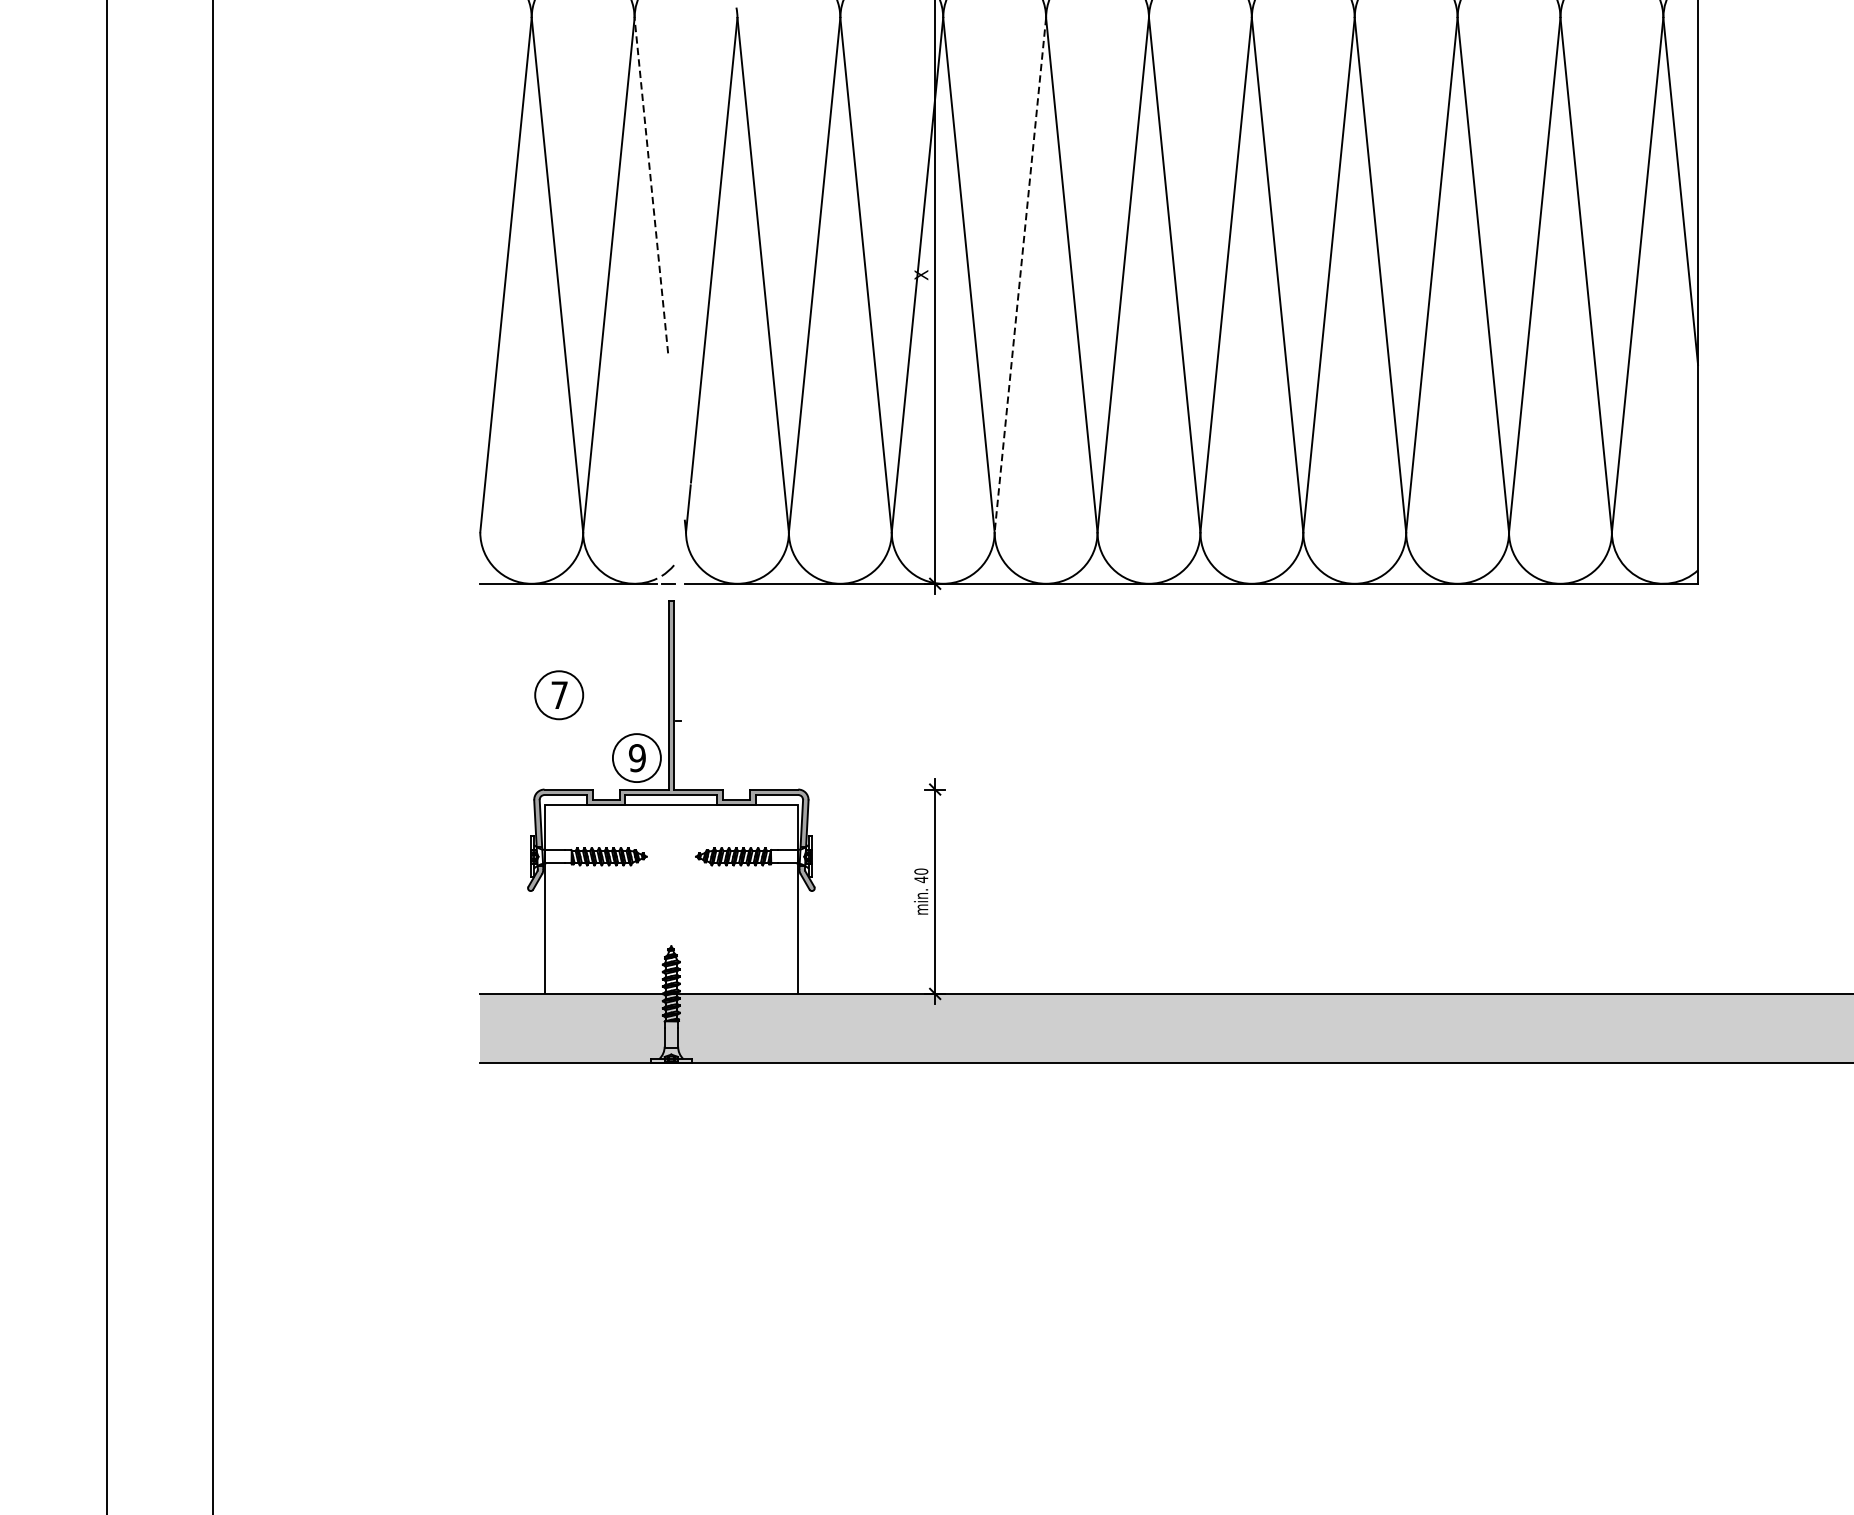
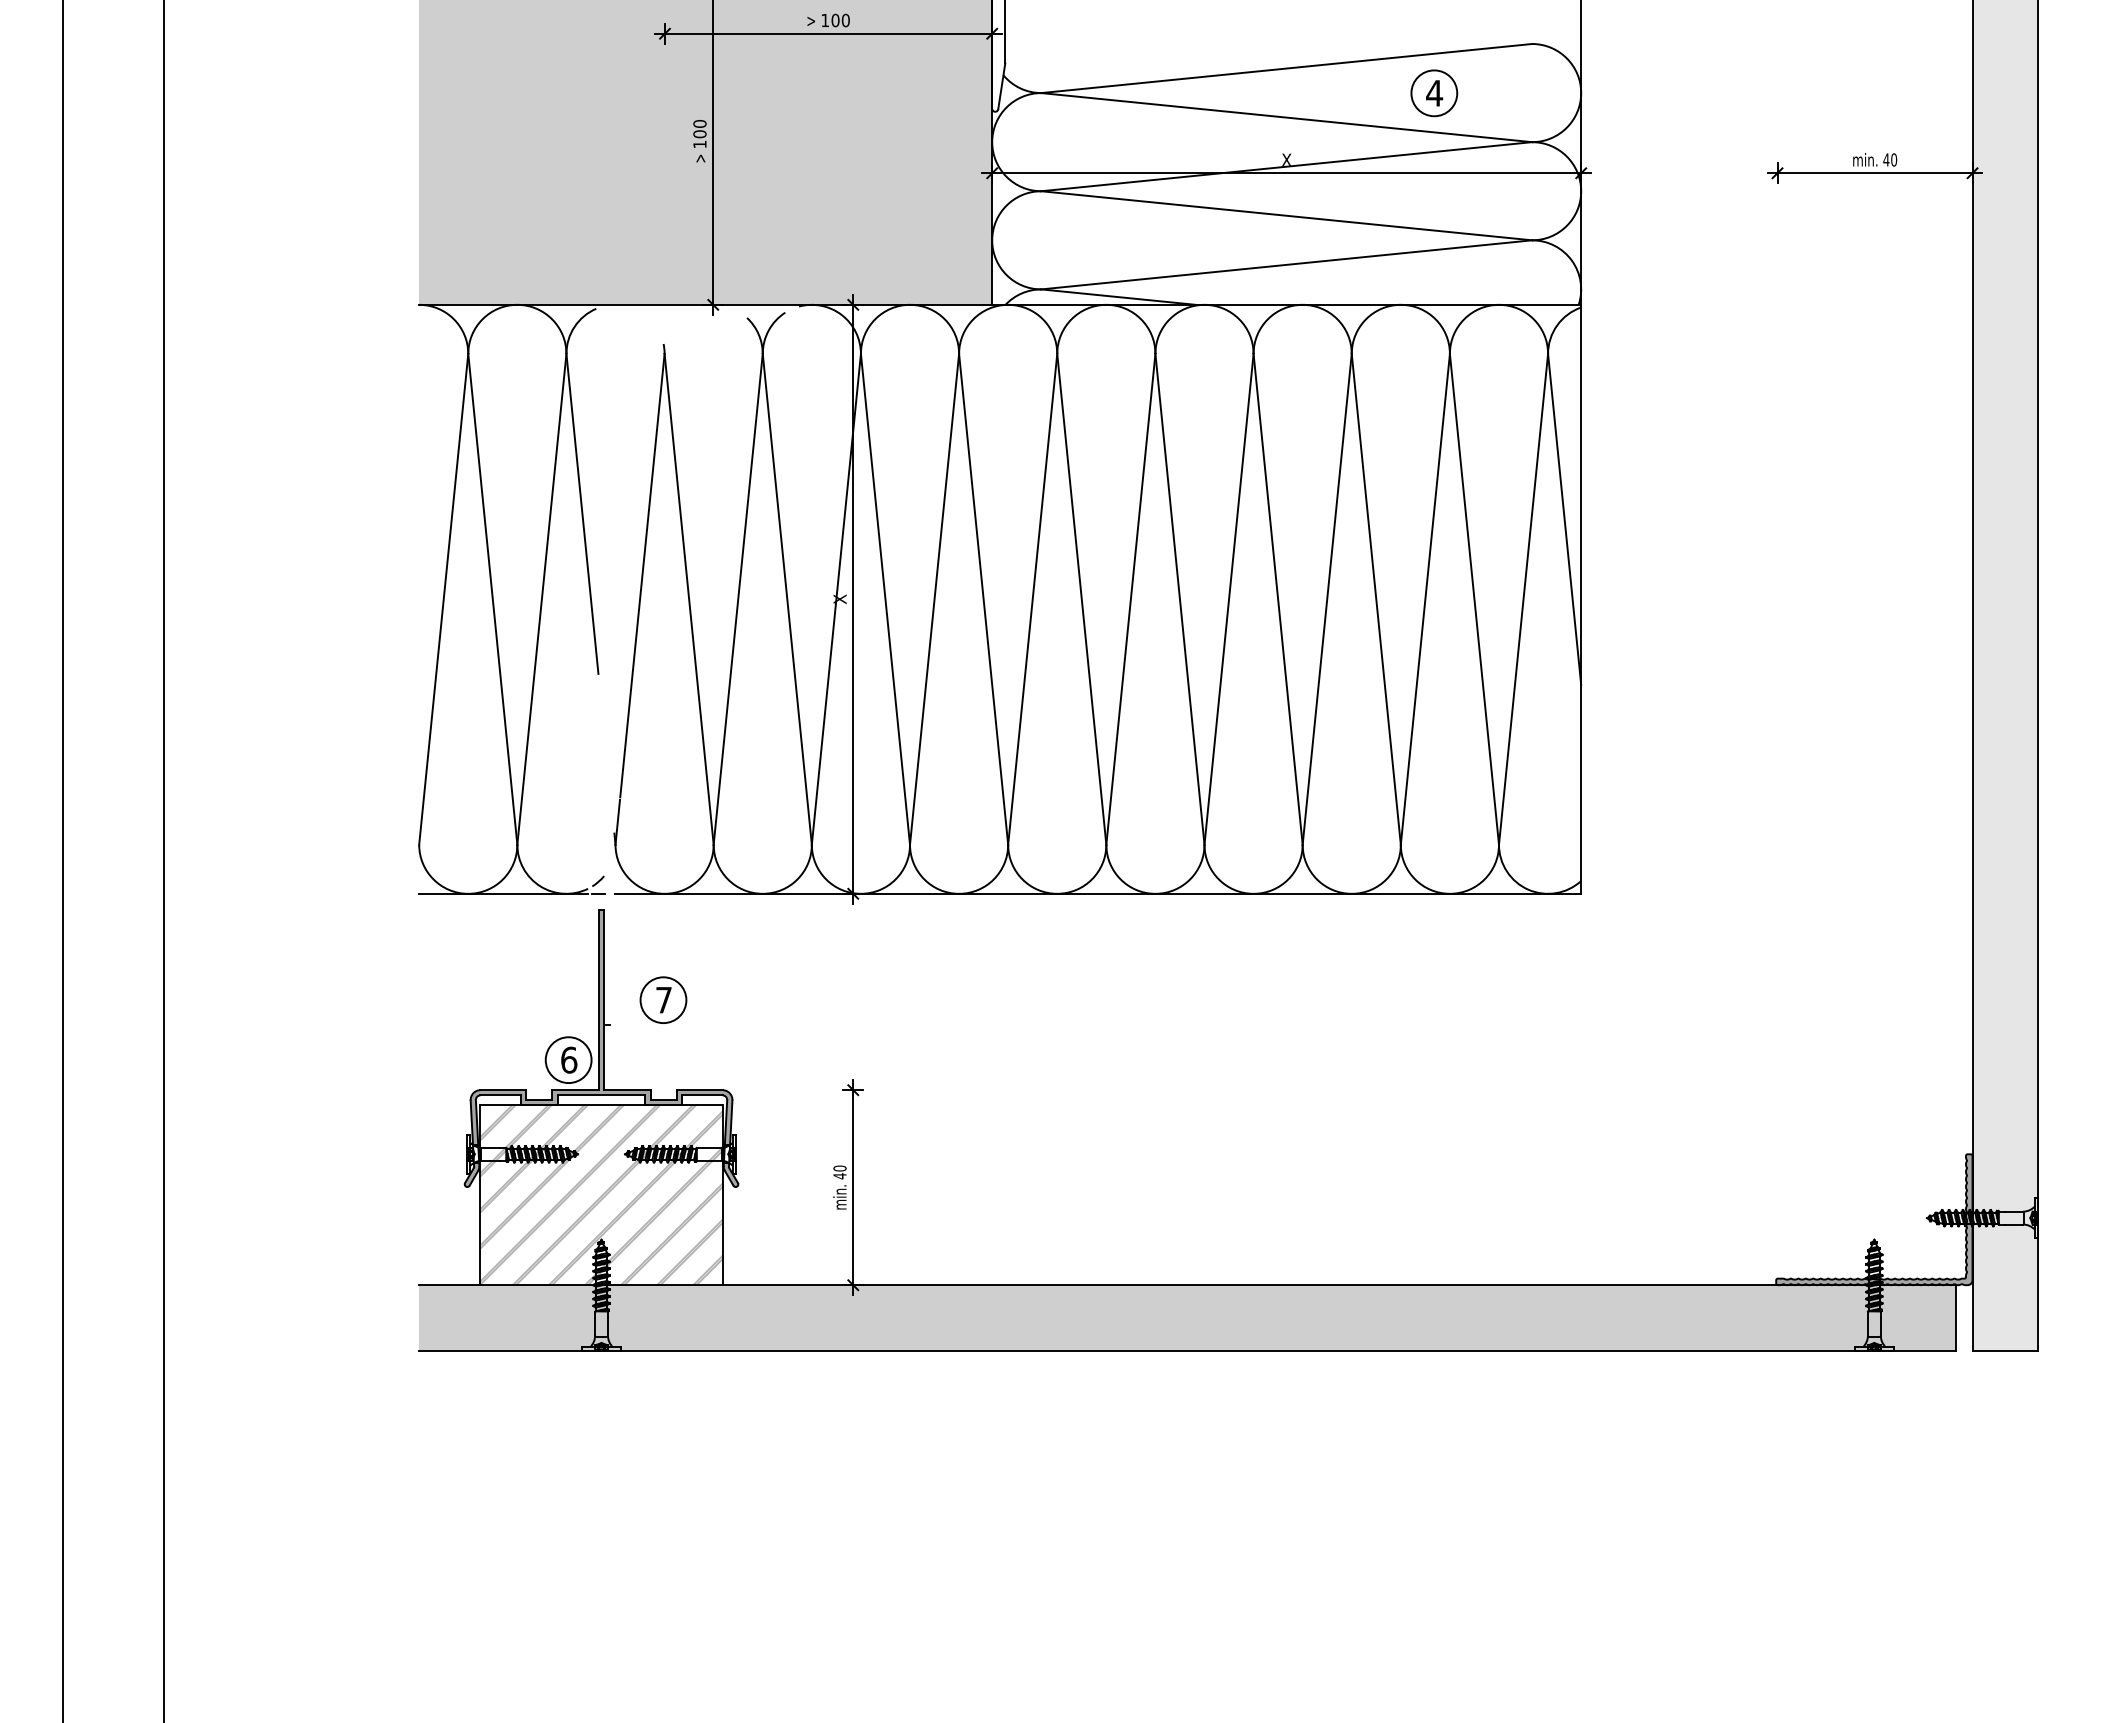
line: (651, 185) -> (582, 513), dashed -> solid
line: (1020, 275) -> (934, 599), dashed -> solid
part: (559, 694) -> (663, 999), moved
text: (637, 757) -> (569, 1059), 9 -> 6
hatch: (671, 899) -> (601, 1195), added

